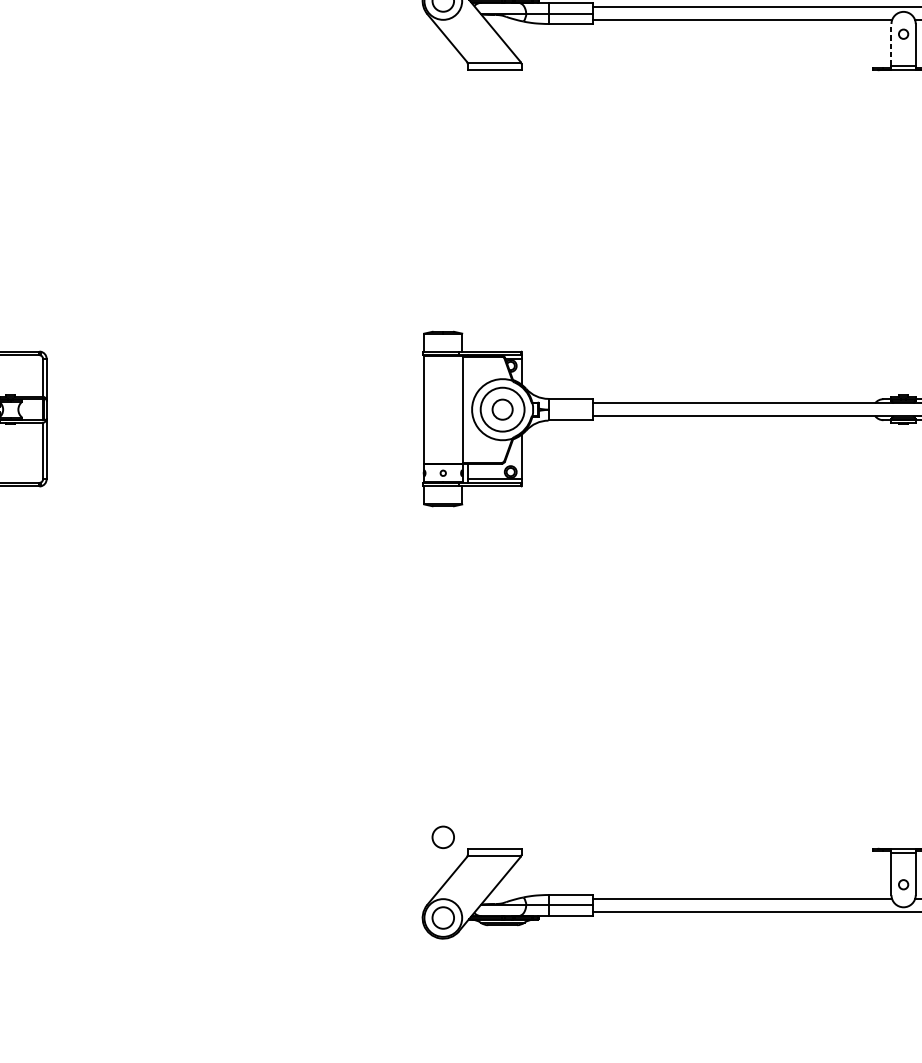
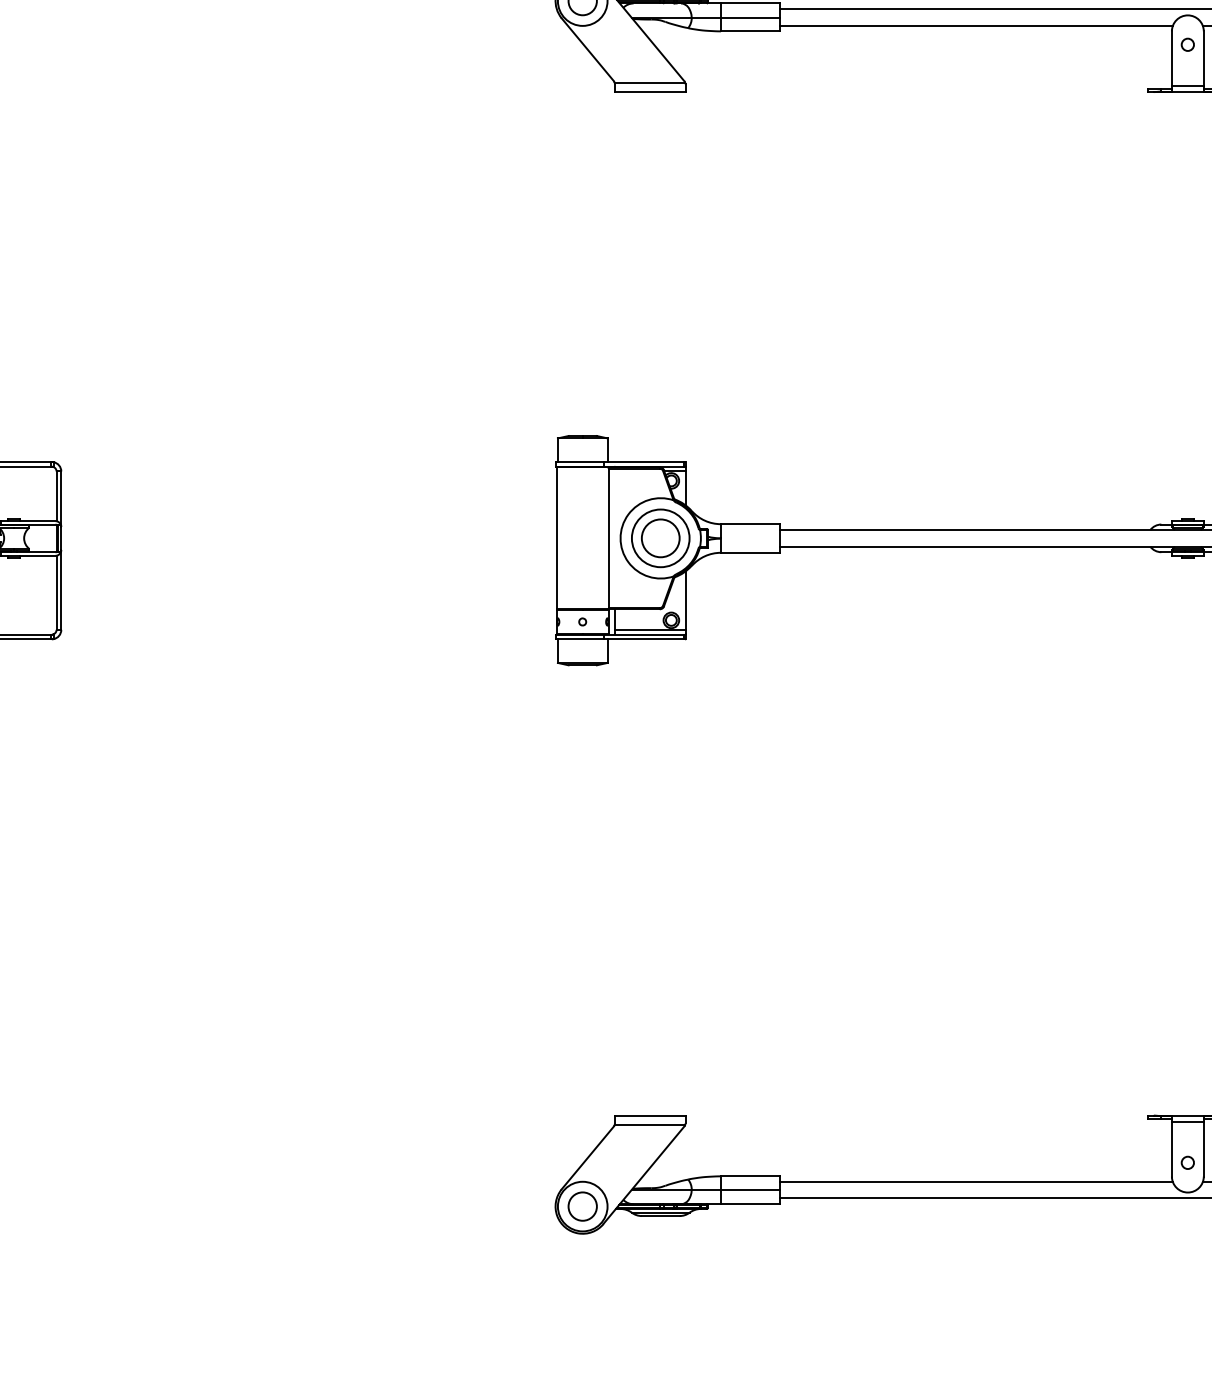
line: (891, 44) -> (1171, 58), dashed -> solid
circle: (502, 409) -> (660, 538), size x1.43
circle: (443, 837) -> (582, 1100), removed

